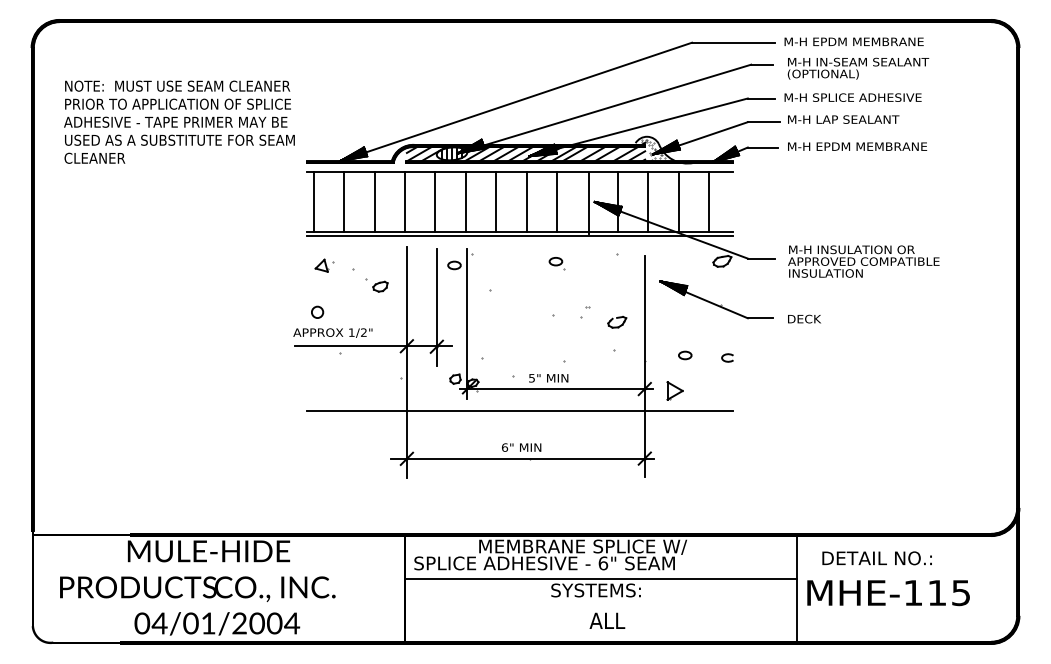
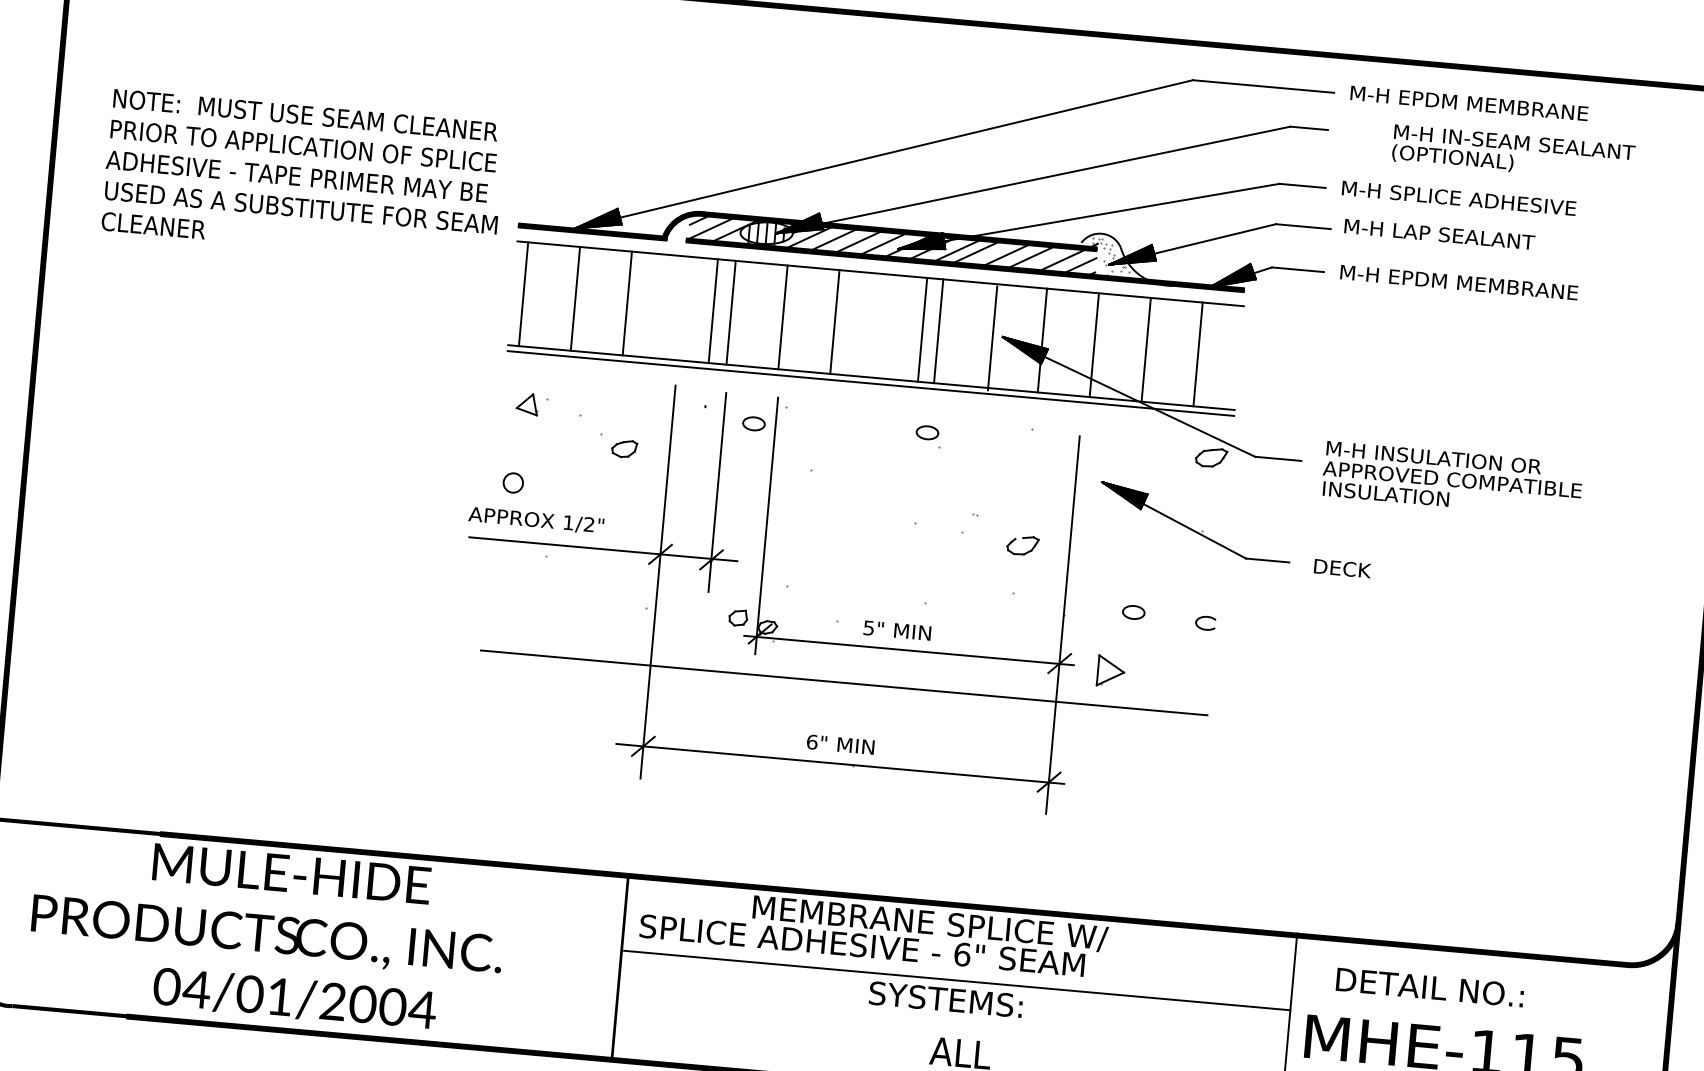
text: (858, 68) -> (1513, 153), moved
text: (179, 121) -> (303, 175), moved
line: (405, 201) -> (714, 310), moved
line: (526, 201) -> (922, 328), moved

